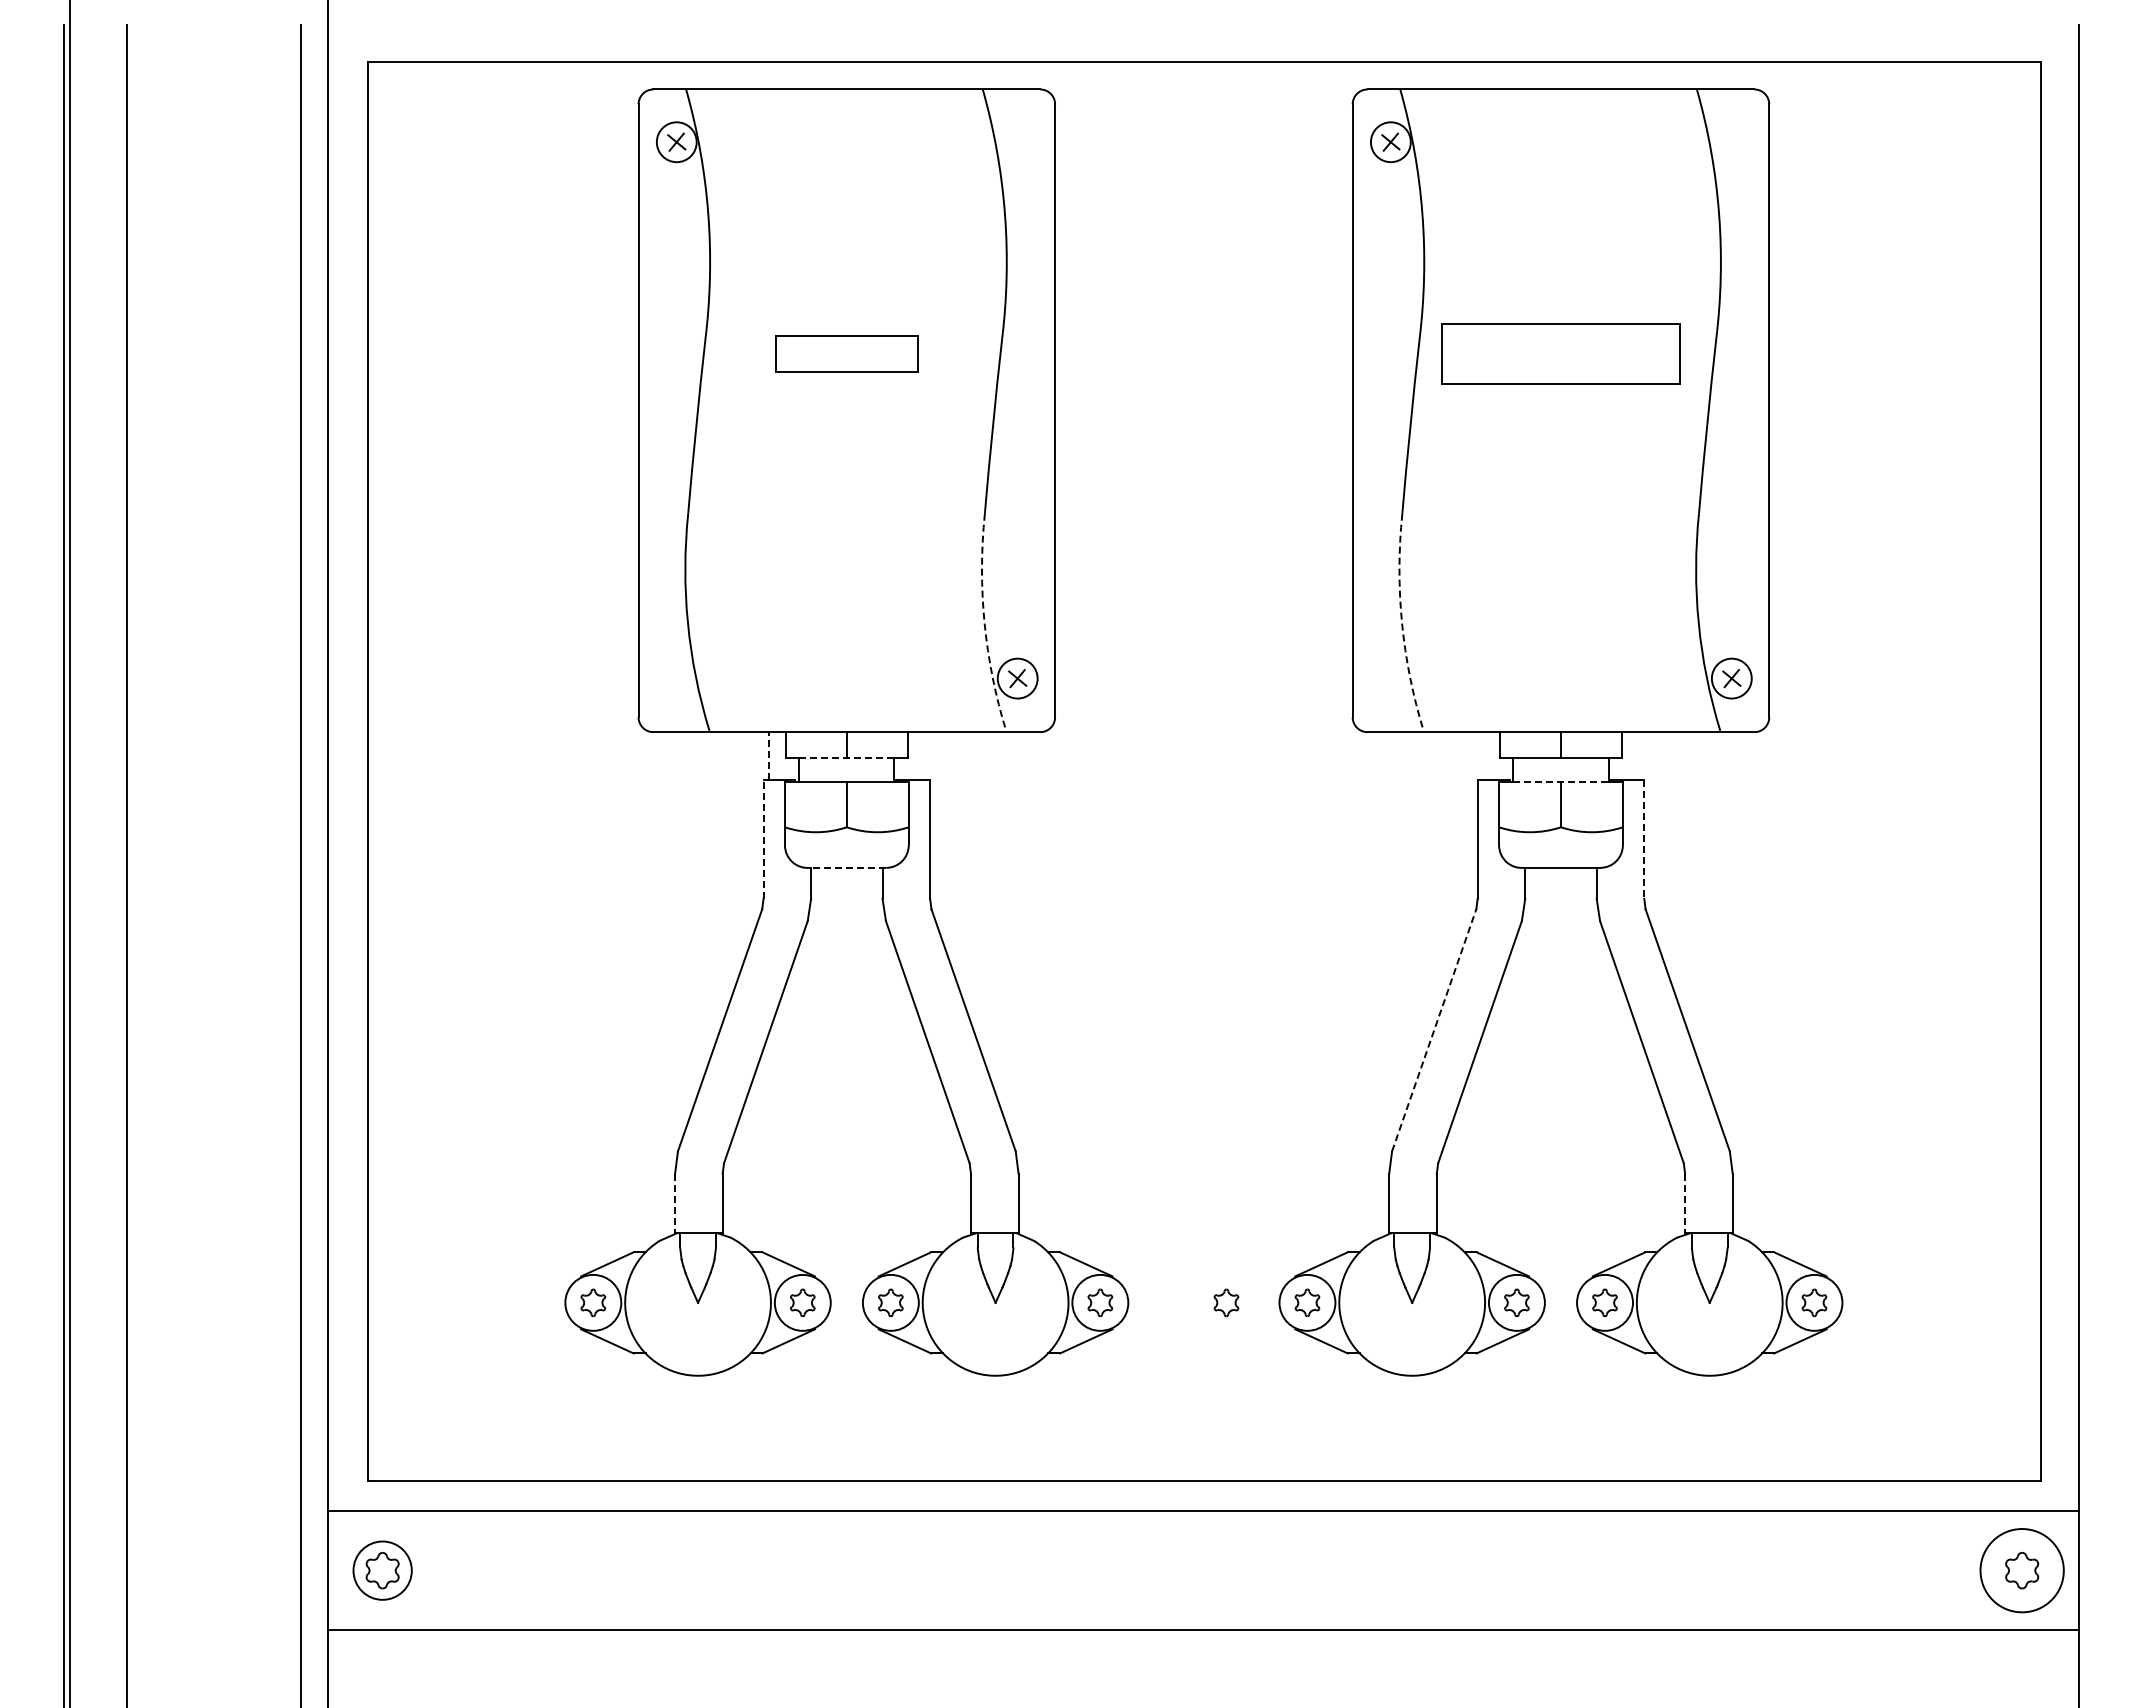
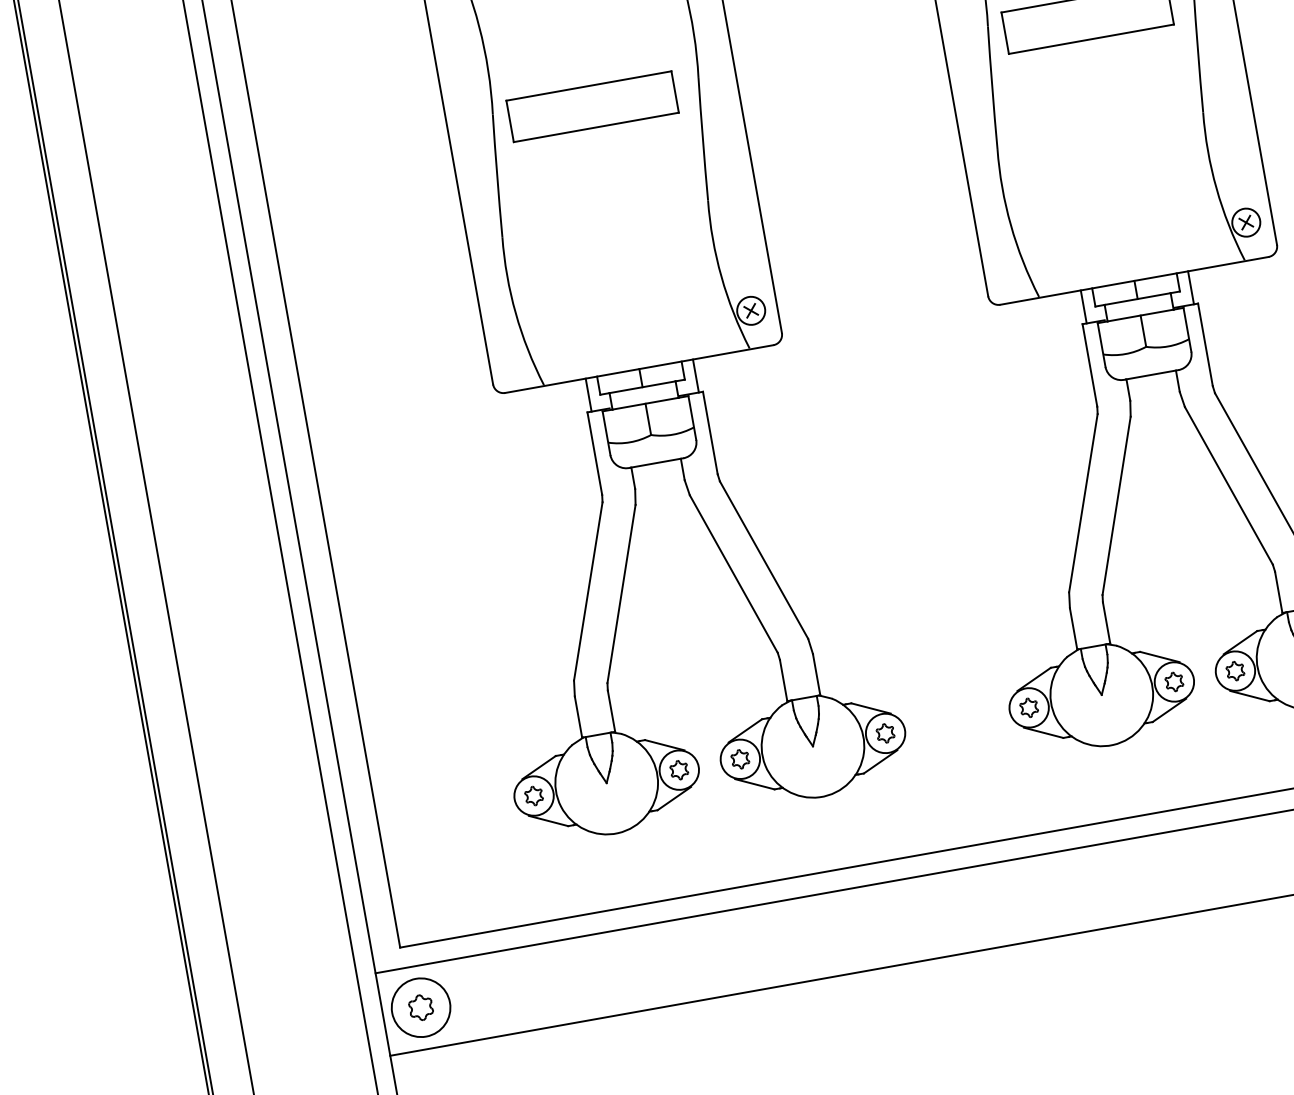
part: (846, 353) -> (592, 106), size x1.67
arc: (984, 623) -> (721, 276), dashed -> solid
arc: (1402, 623) -> (1011, 225), dashed -> solid
line: (769, 755) -> (588, 394), dashed -> solid
line: (924, 755) -> (696, 375), added
line: (1483, 755) -> (1083, 306), added
line: (1638, 755) -> (1191, 287), added
line: (846, 758) -> (642, 387), dashed -> solid
line: (1560, 782) -> (1140, 315), dashed -> solid
line: (763, 839) -> (594, 453), dashed -> solid
line: (1644, 839) -> (1205, 344), dashed -> solid
line: (848, 867) -> (657, 462), dashed -> solid
line: (1434, 1029) -> (1083, 502), dashed -> solid
line: (675, 1203) -> (578, 717), dashed -> solid
line: (1685, 1203) -> (1278, 592), dashed -> solid
part: (1226, 1302) -> (973, 717), removed
circle: (382, 1570) -> (420, 1007), size x1.43

